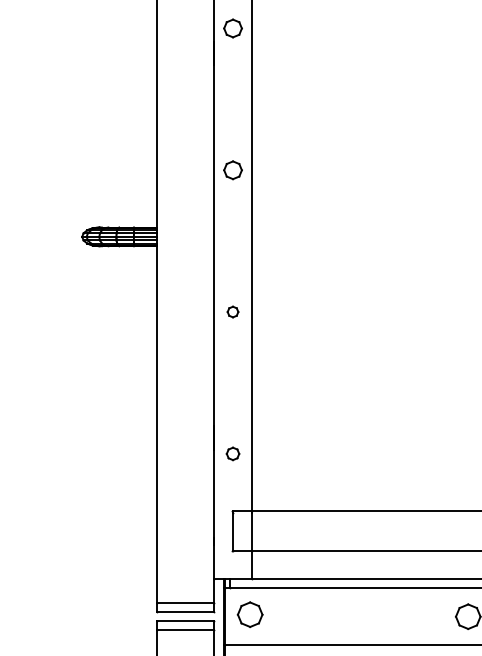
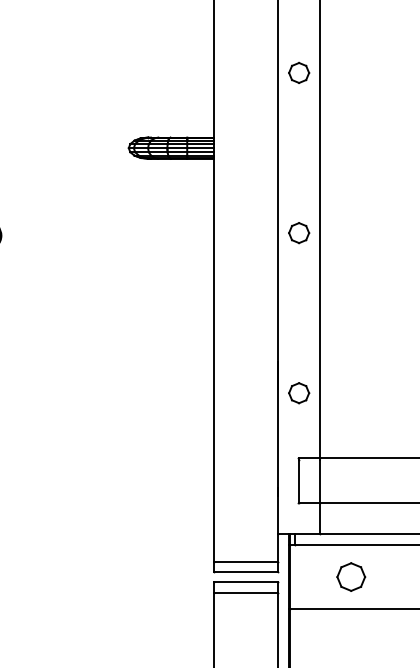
part: (232, 311) -> (298, 232), size x1.67
part: (232, 453) -> (298, 392), size x1.43
part: (249, 614) -> (350, 576), moved

